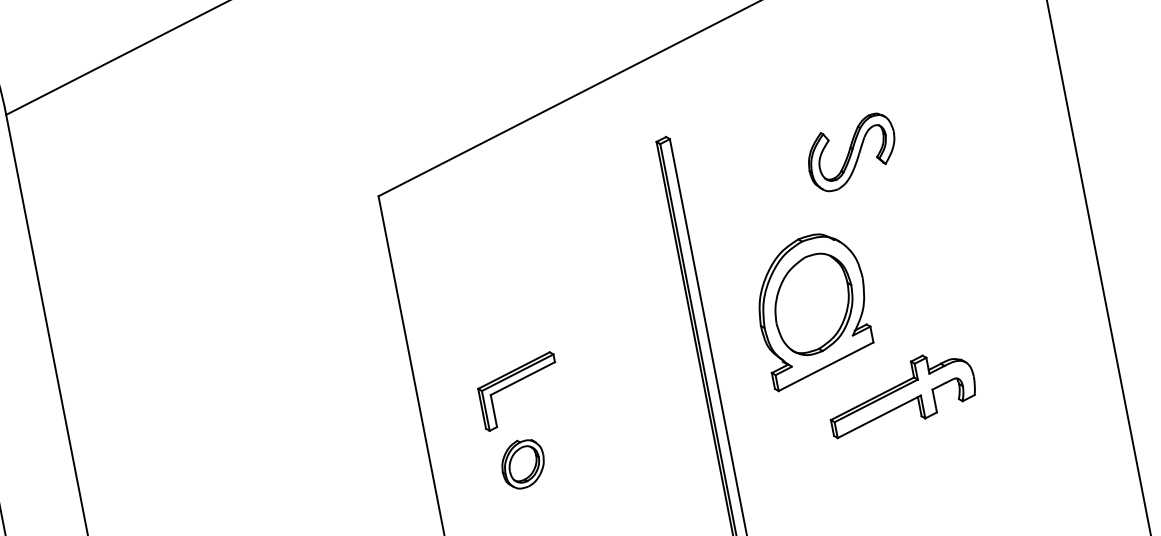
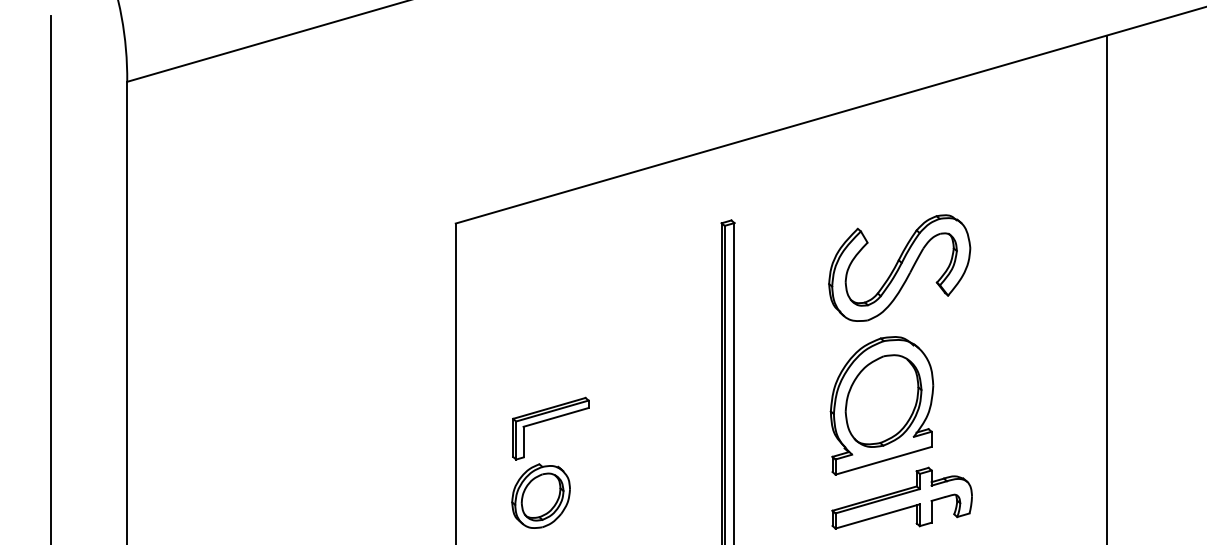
part: (851, 152) -> (899, 267), size x1.67
part: (812, 309) -> (881, 405), moved
part: (522, 463) -> (540, 495), size x1.43

